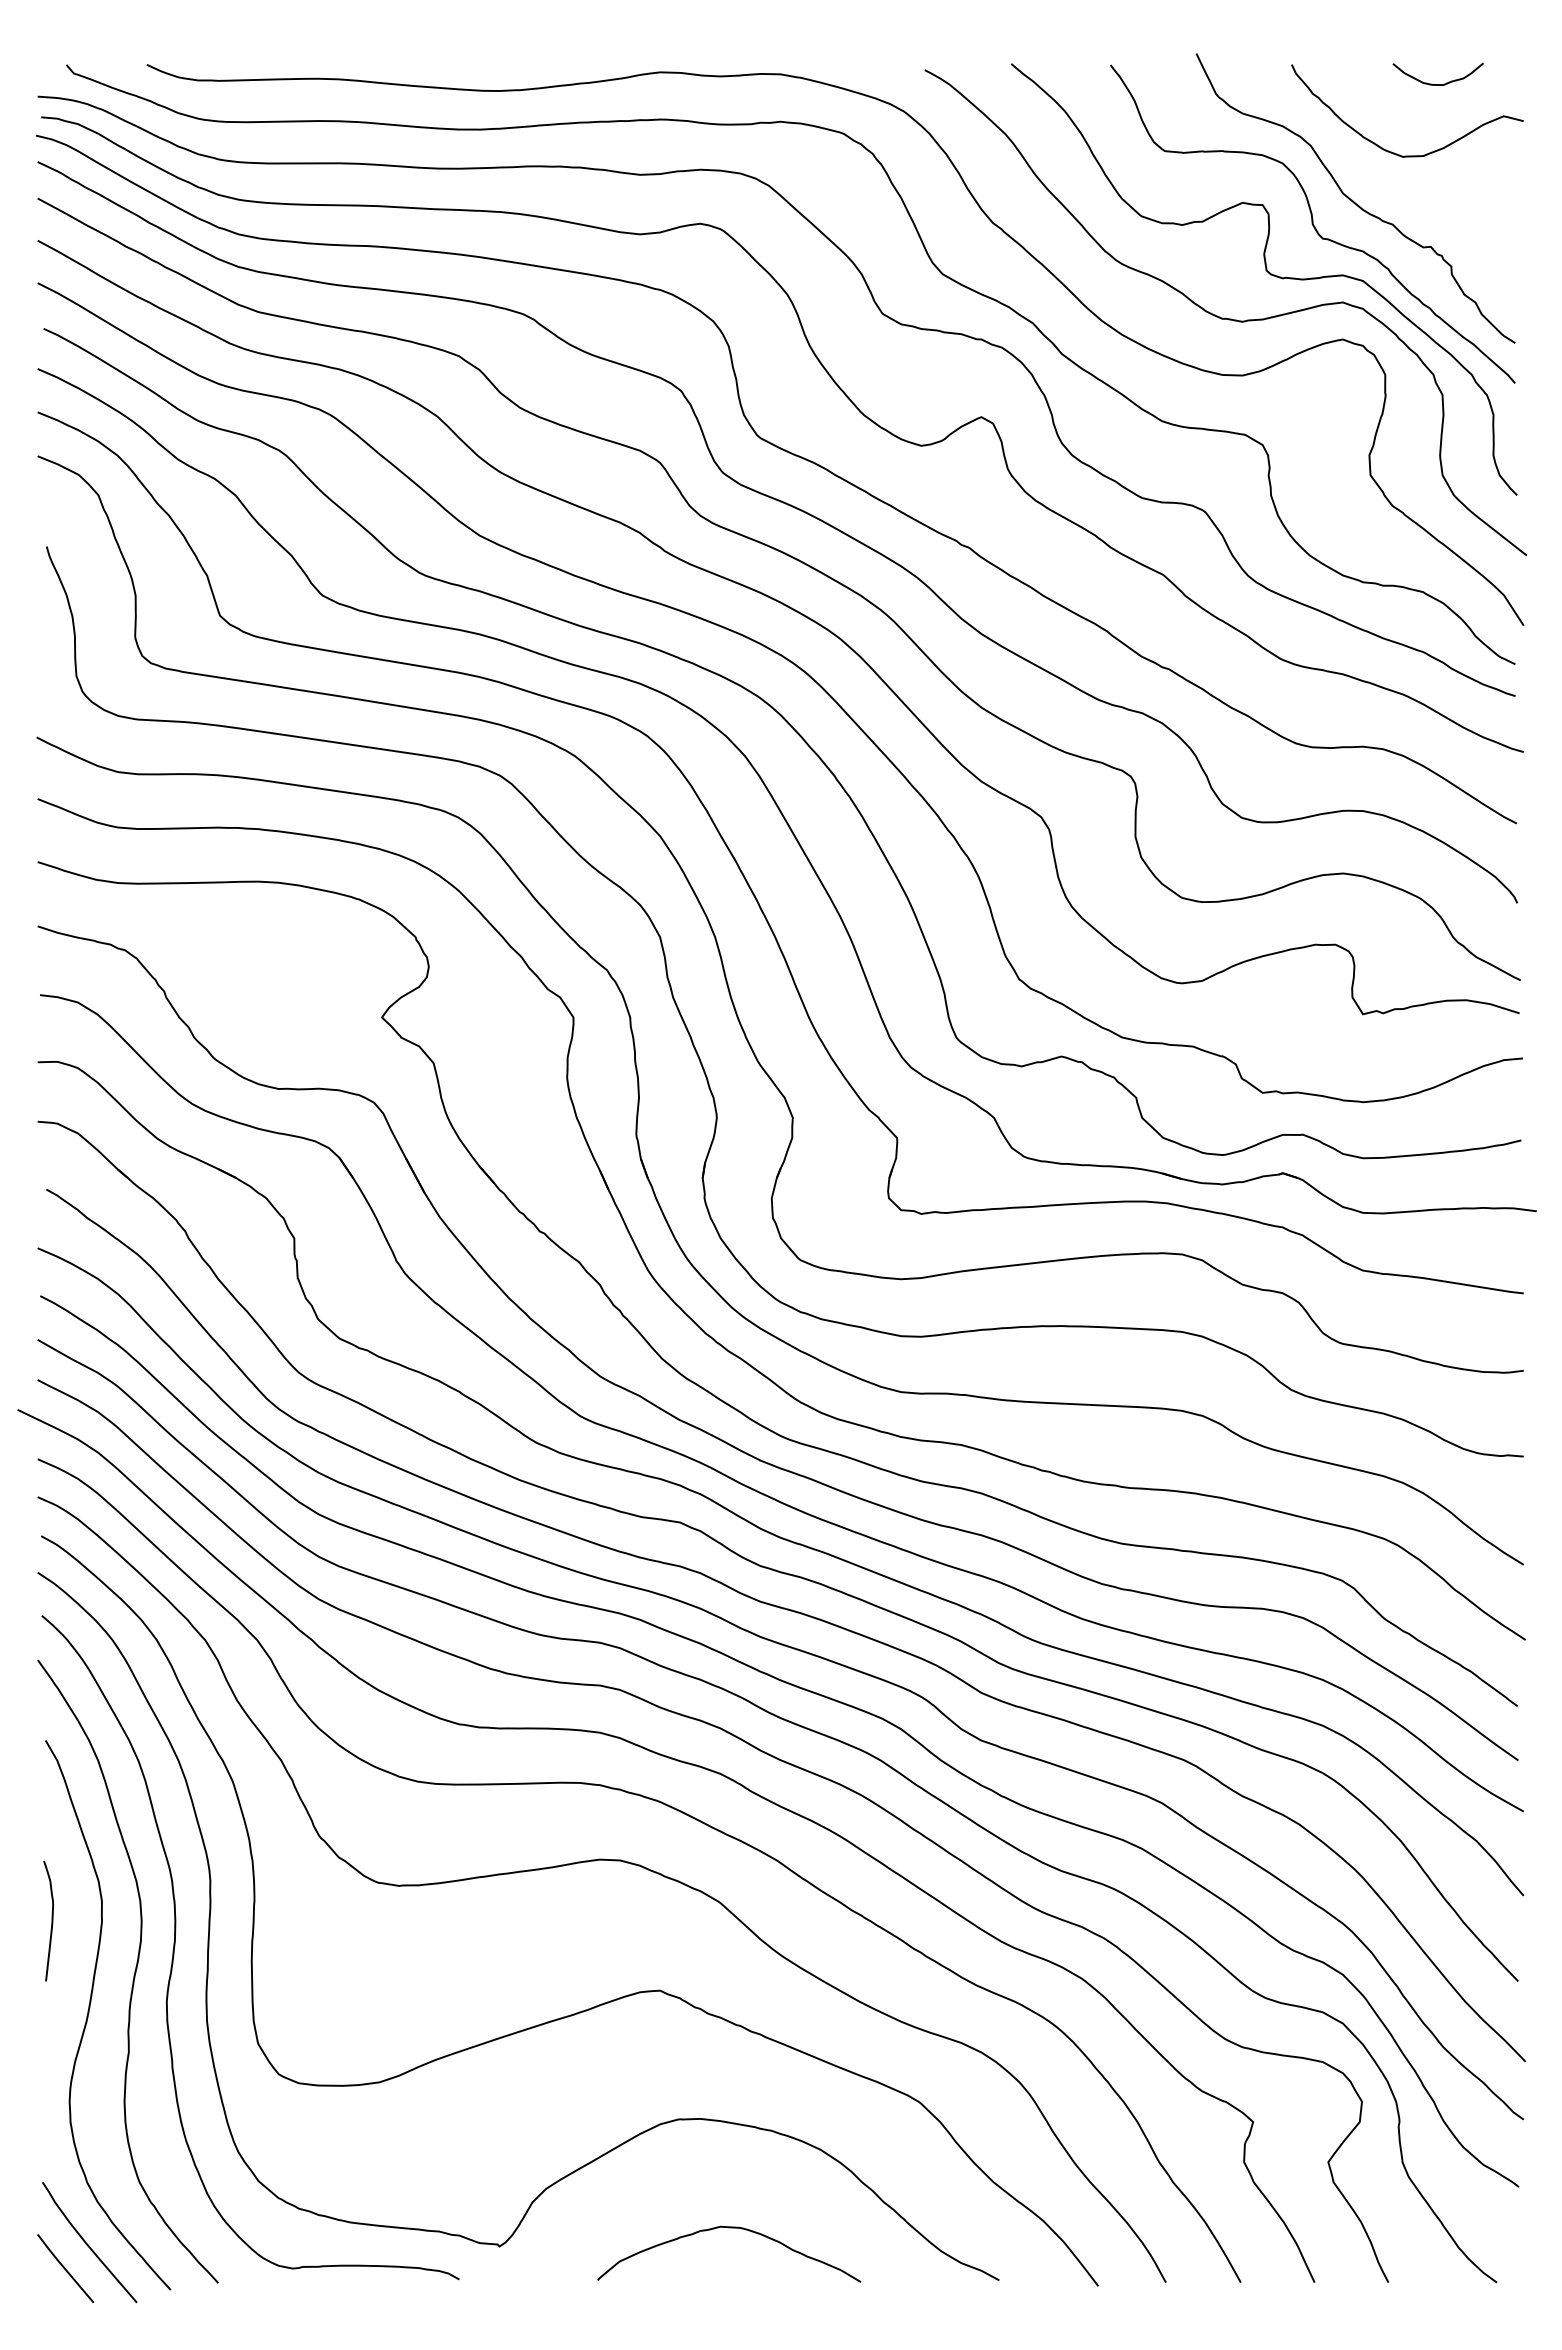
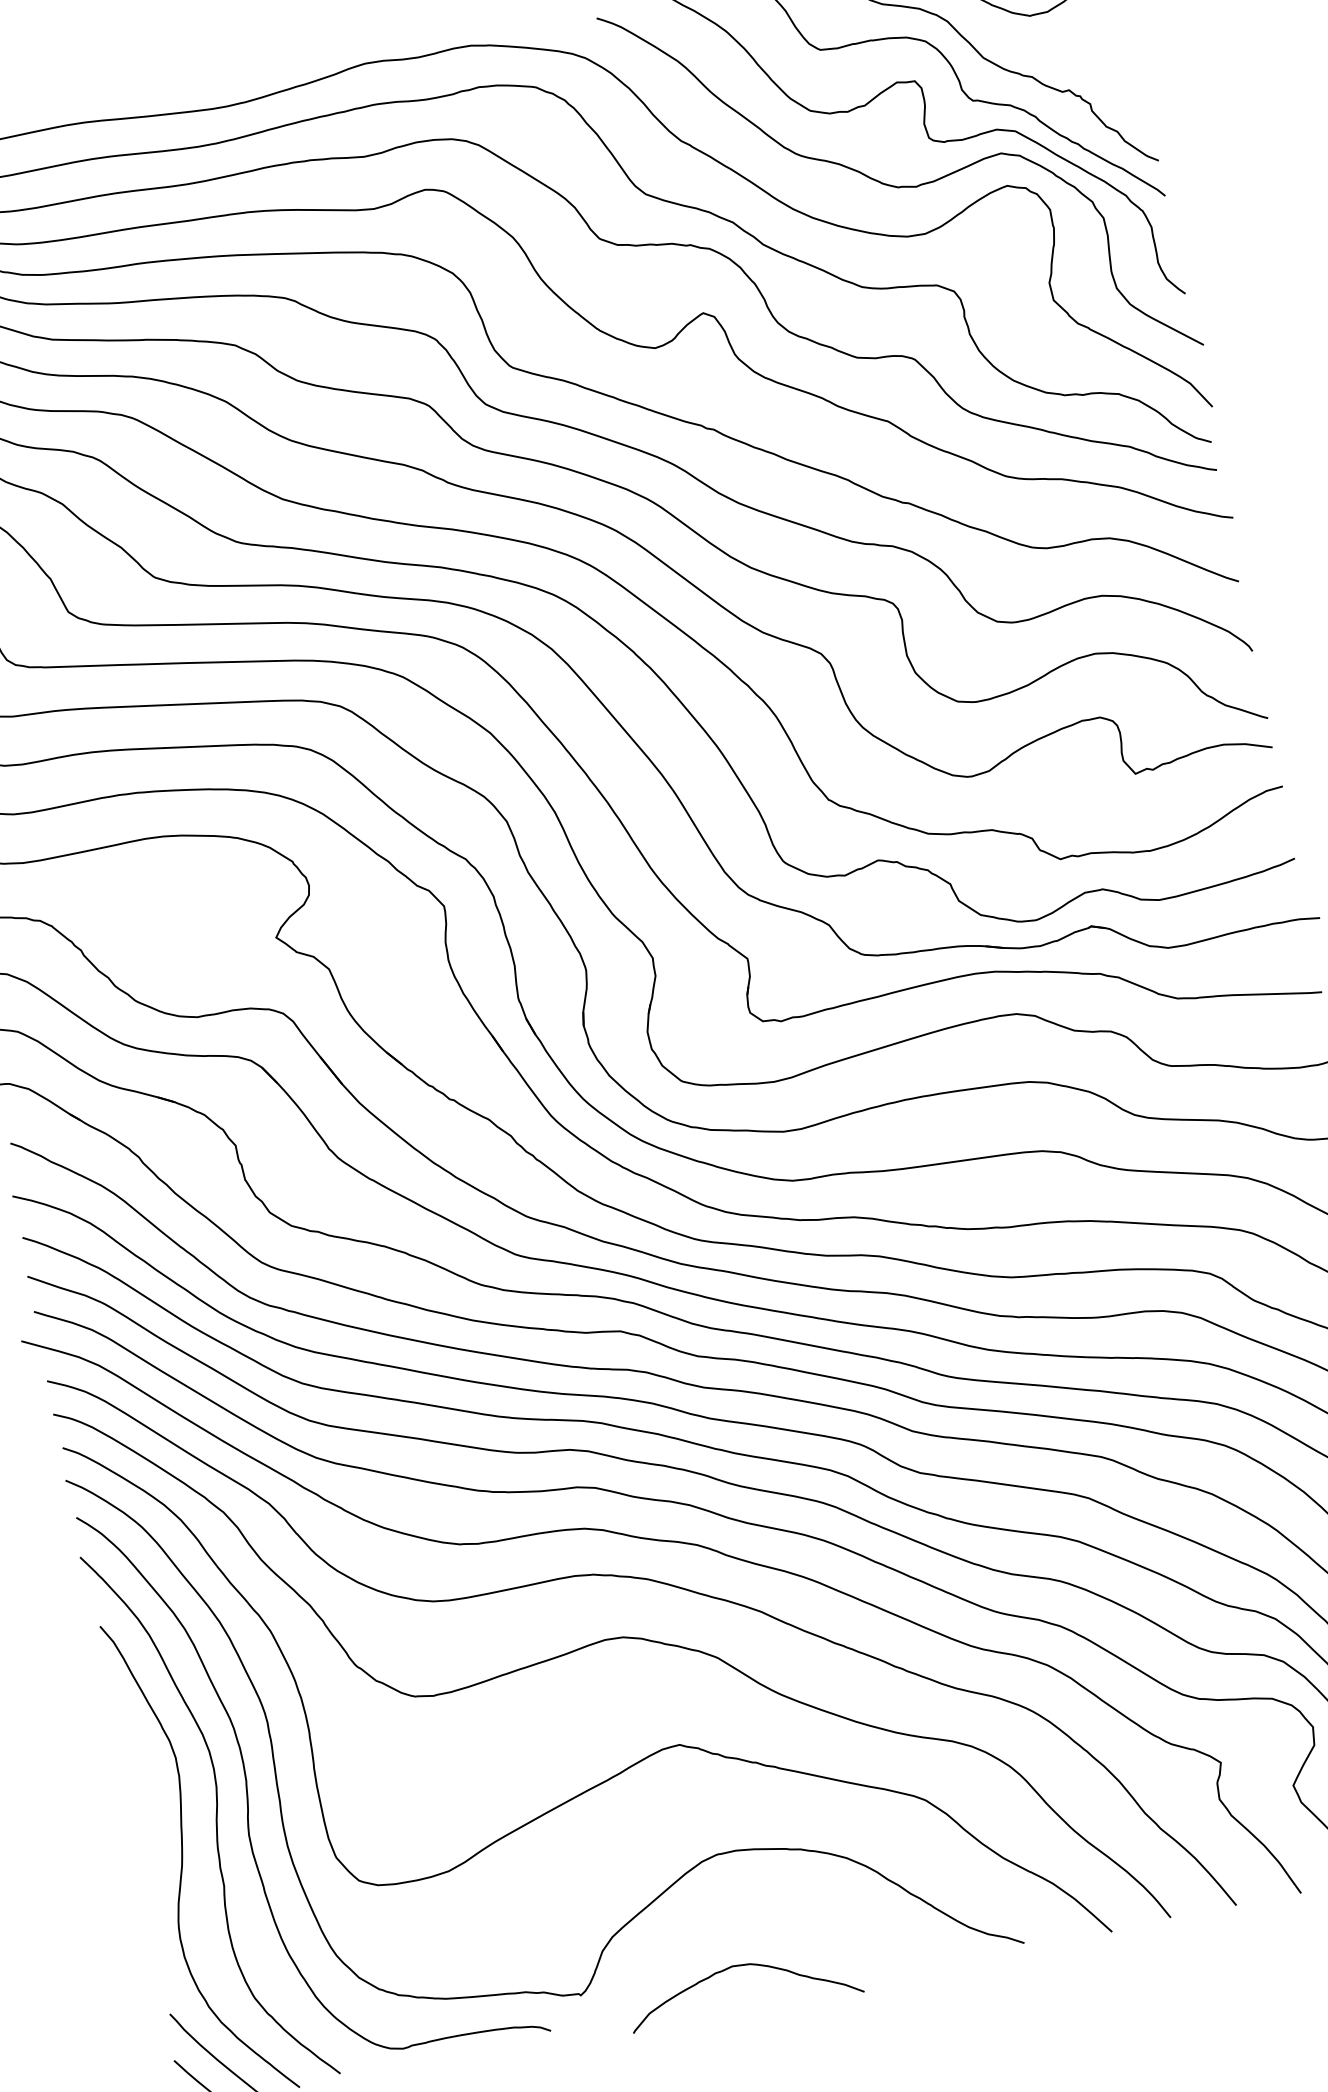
curve: (51, 1920) -> (134, 1783), removed
curve: (729, 2228) -> (740, 1966), moved

